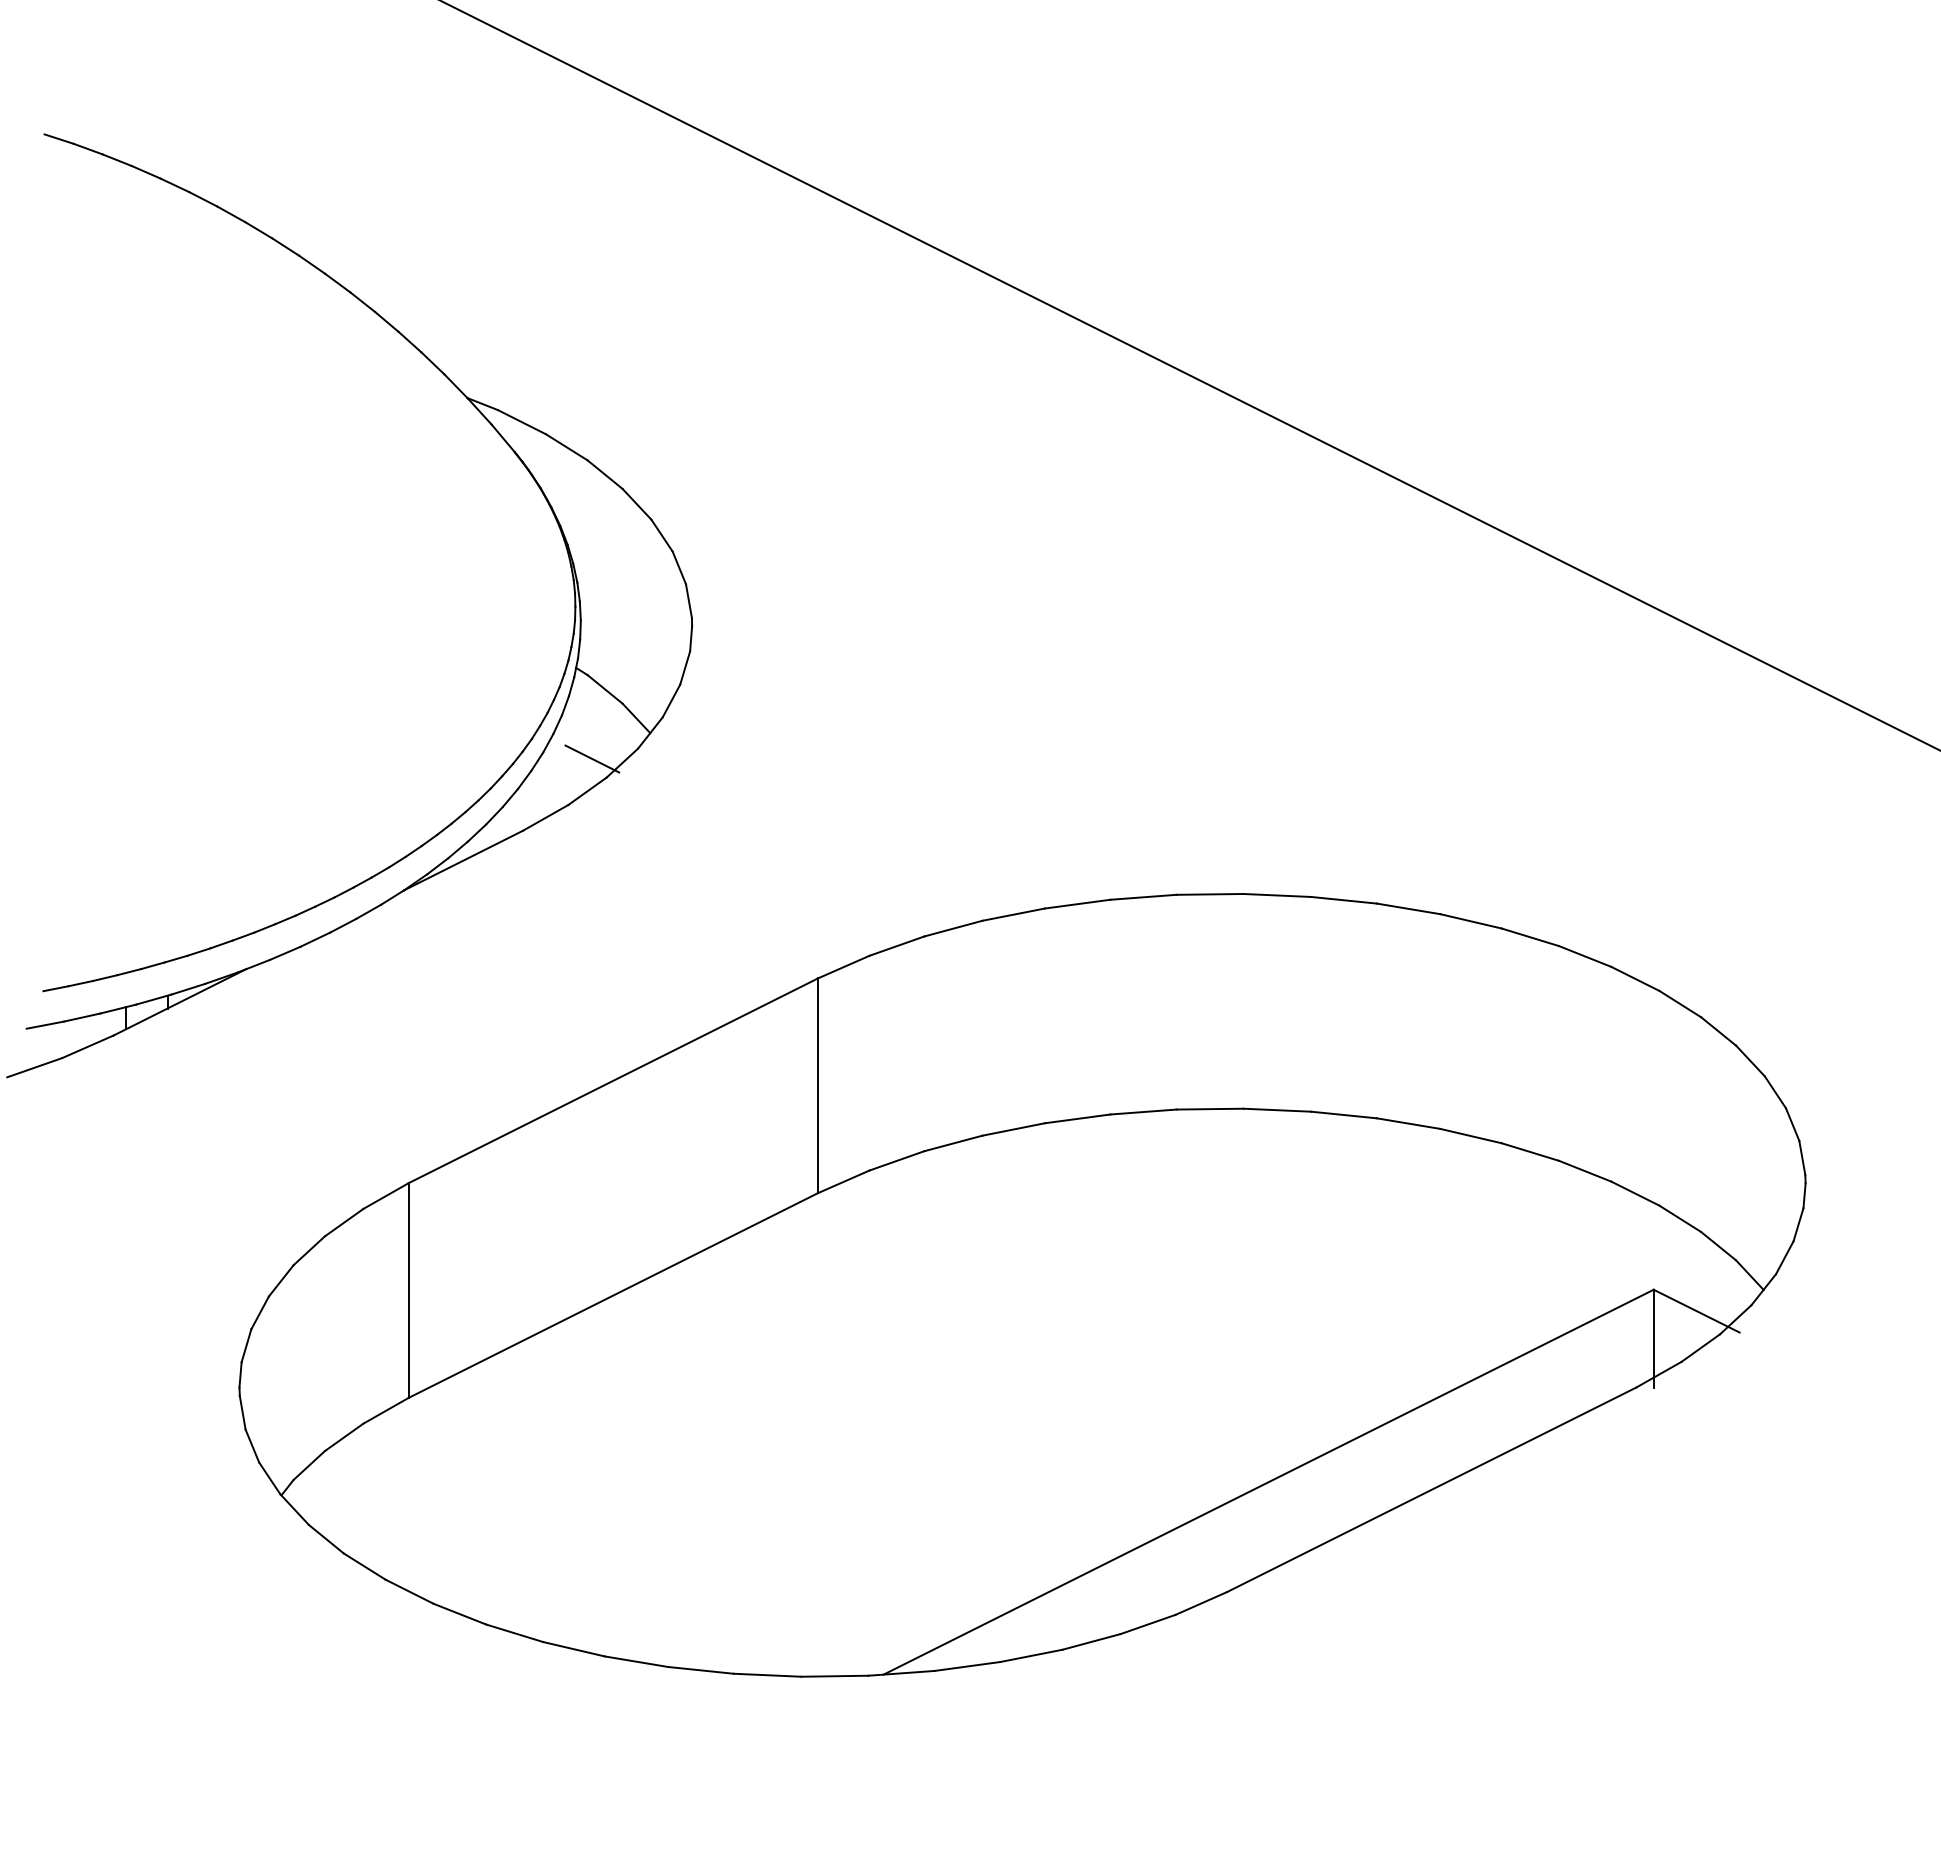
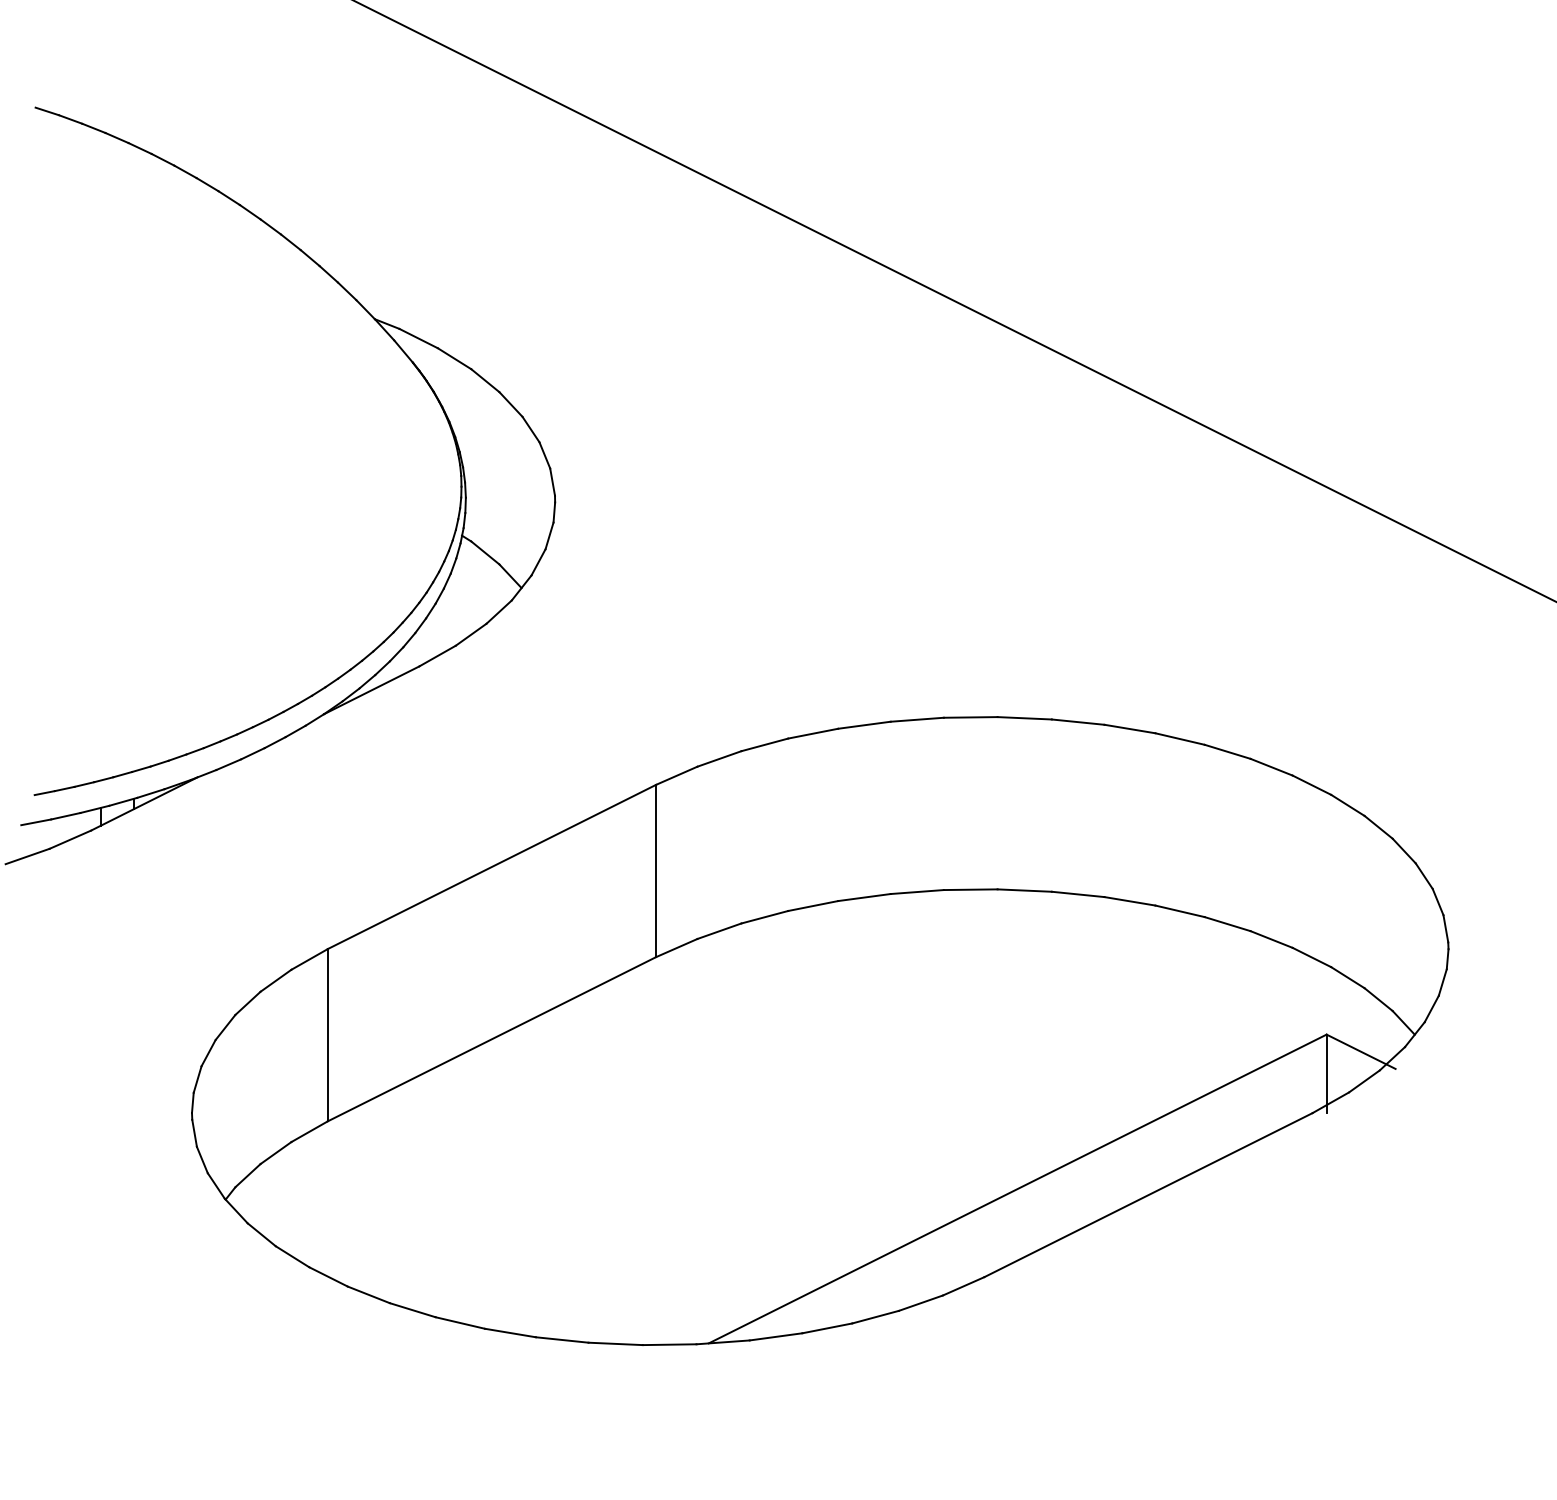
line: (592, 758) -> (475, 608), removed

